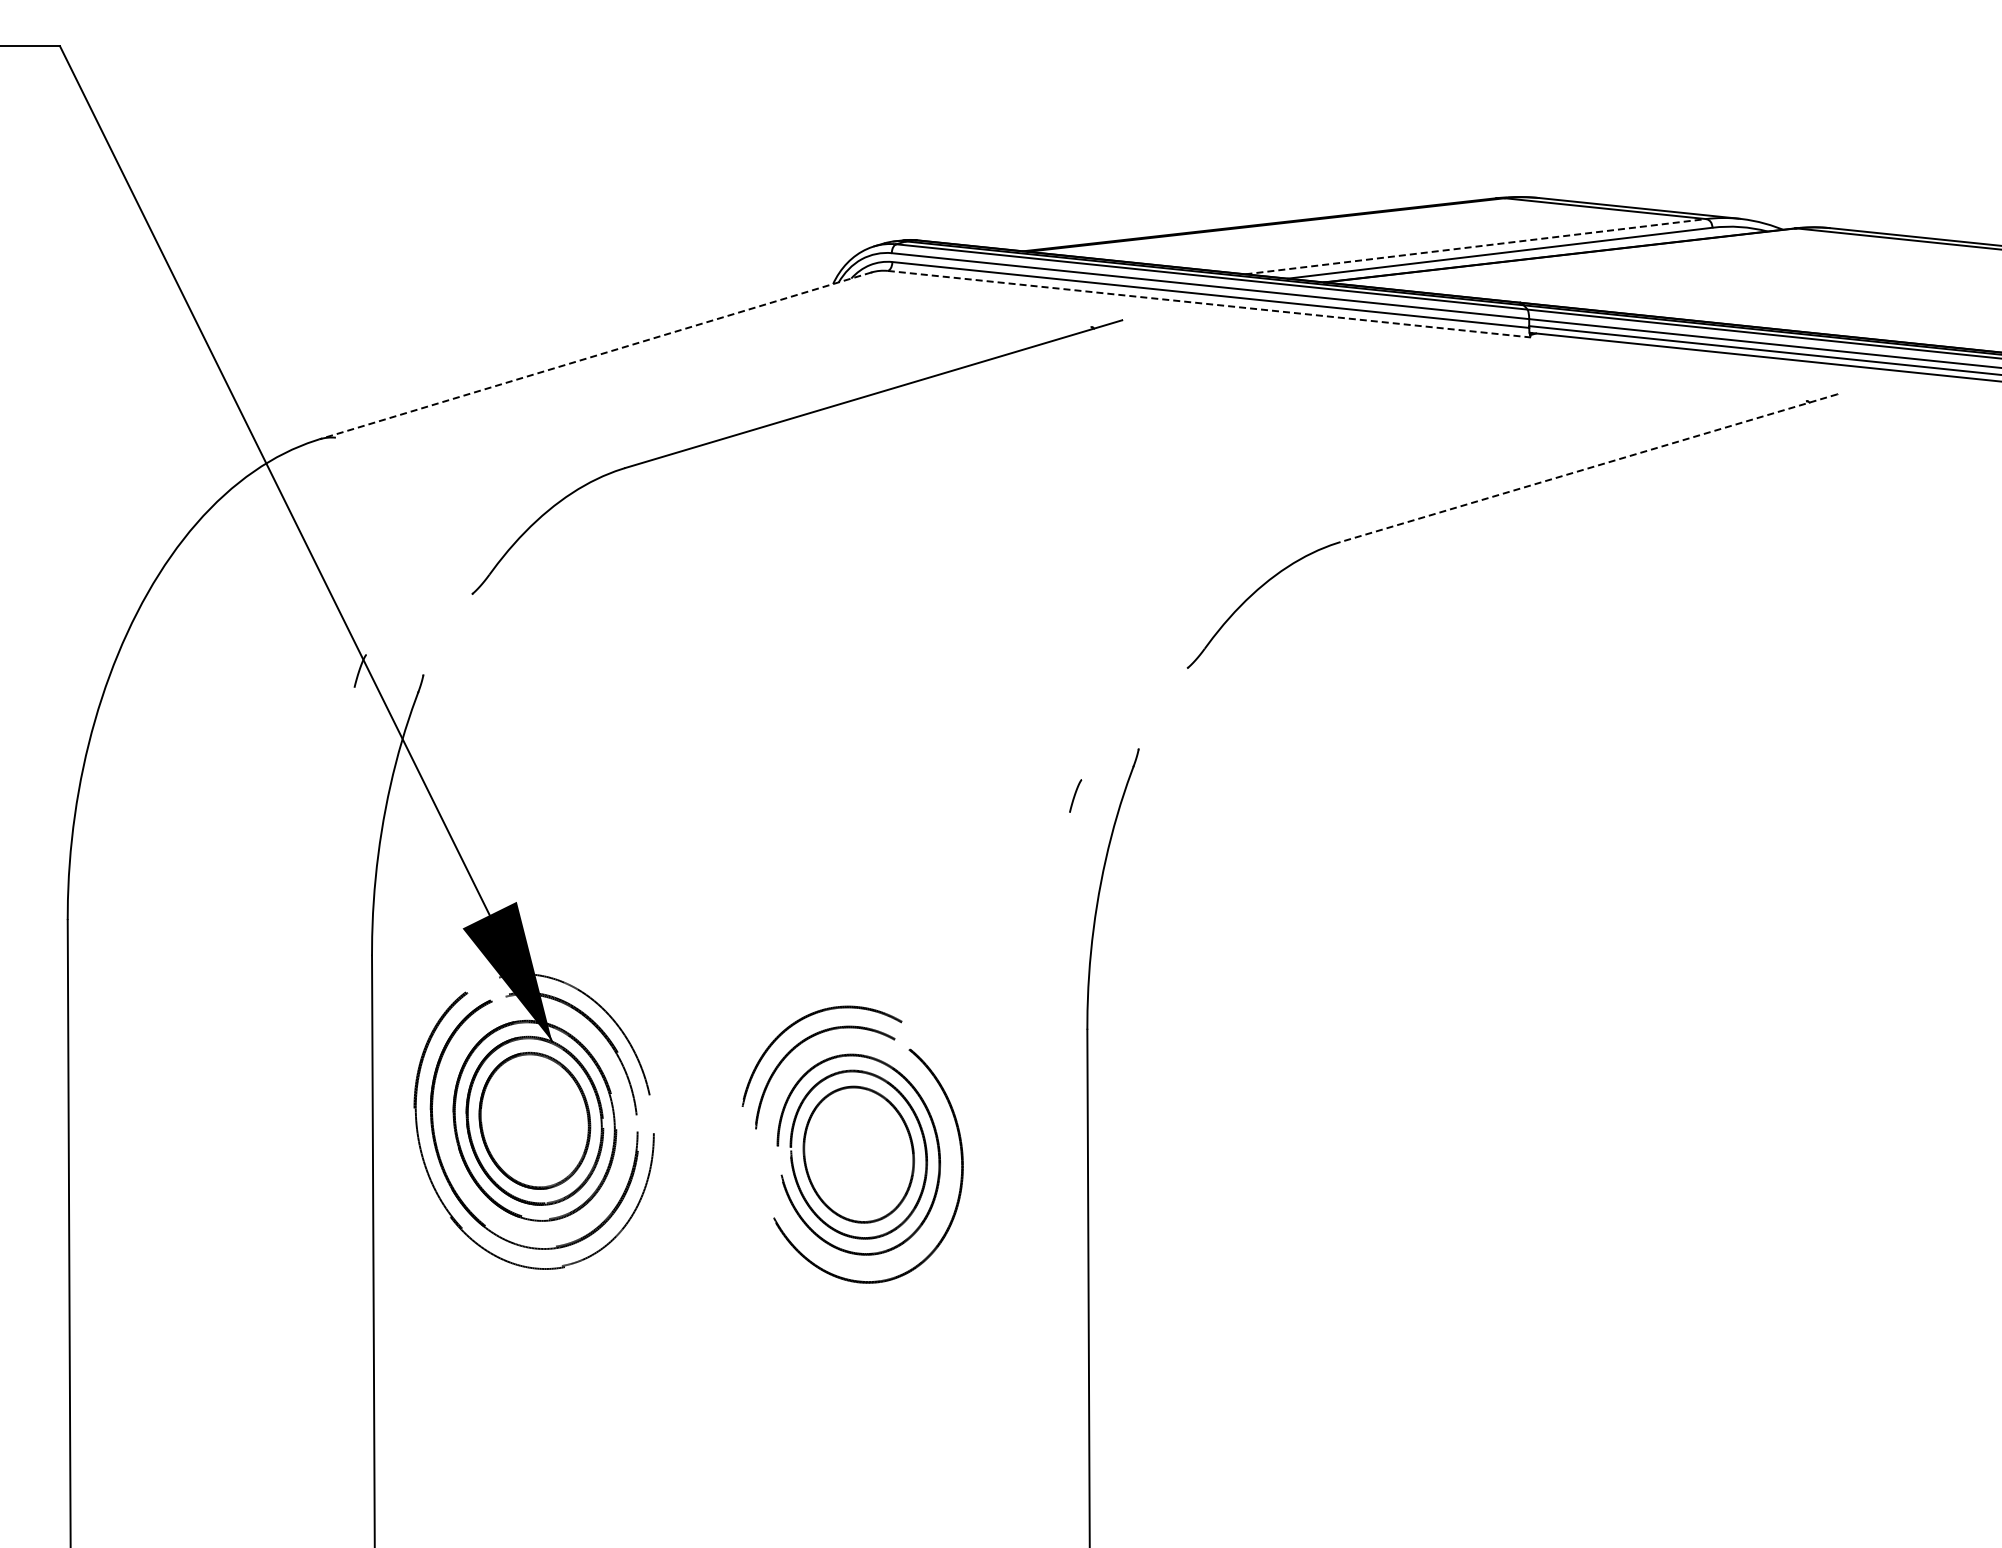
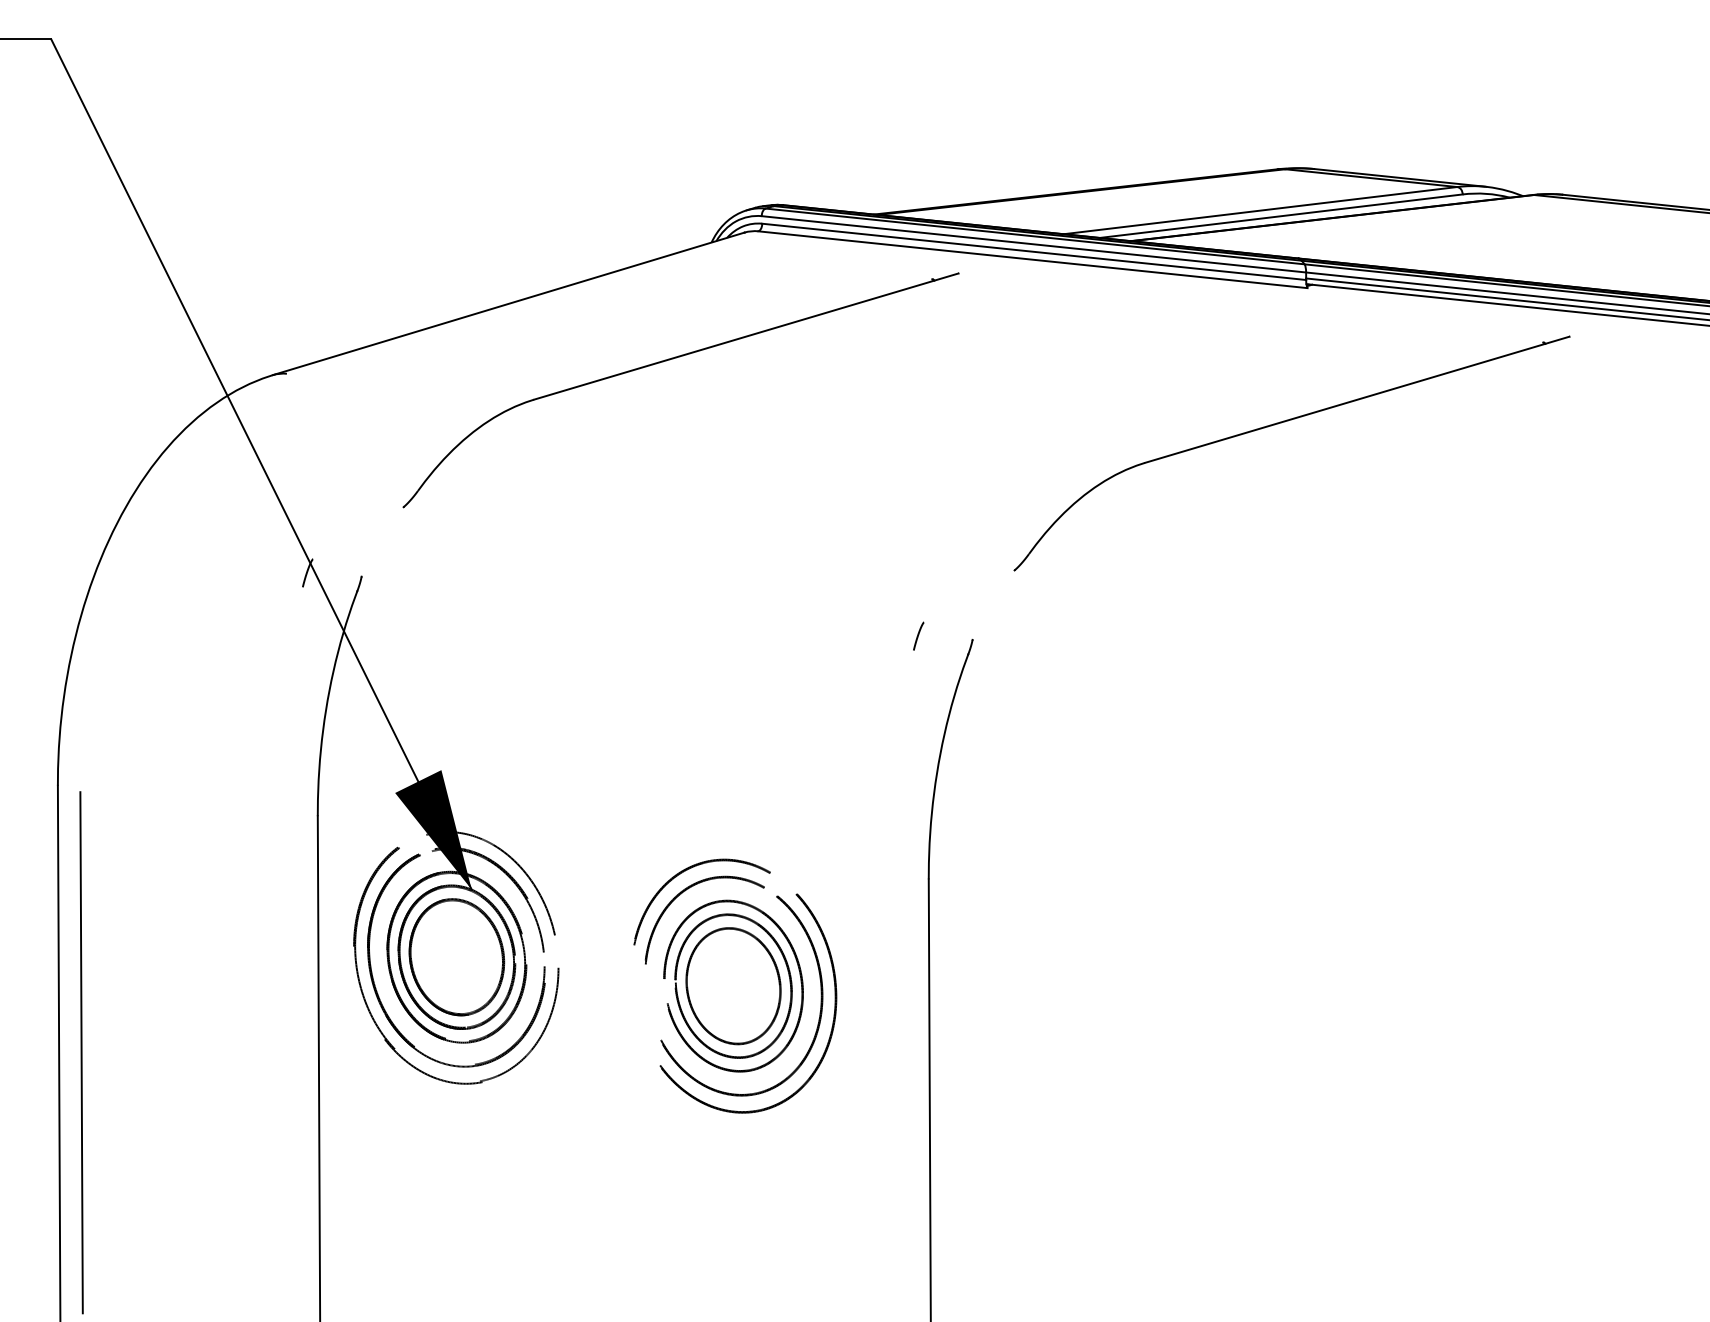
line: (1475, 246) -> (1260, 210), dashed -> solid
line: (1209, 304) -> (1033, 260), dashed -> solid
line: (595, 356) -> (508, 304), dashed -> solid
line: (1588, 468) -> (1356, 400), dashed -> solid
curve: (1075, 795) -> (918, 635), moved
part: (976, 1182) -> (834, 1009), added
line: (95, 1232) -> (81, 1052), added

